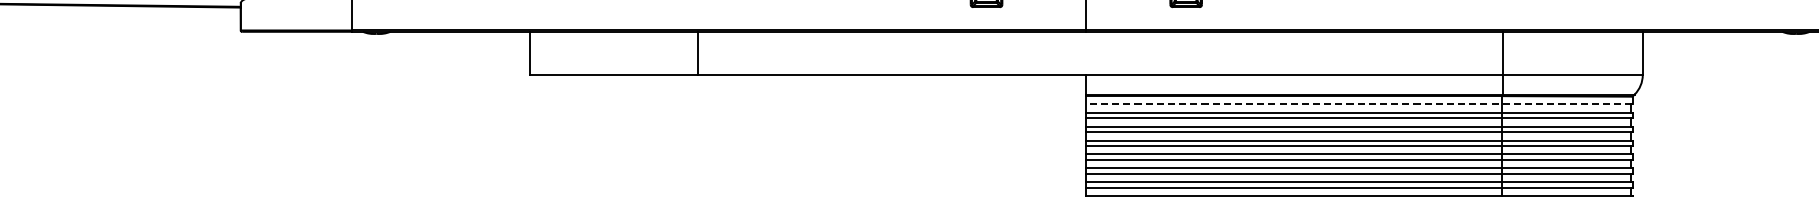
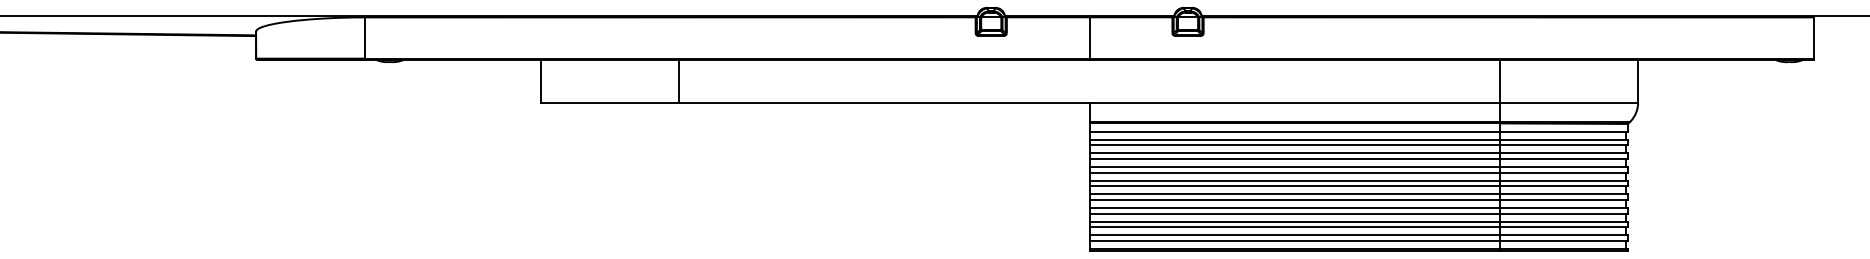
line: (698, 53) -> (679, 81), moved
line: (1359, 104) -> (1358, 131), dashed -> solid

